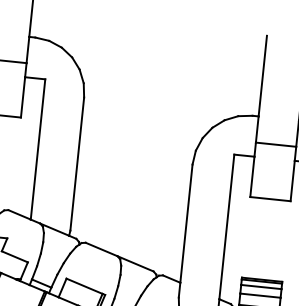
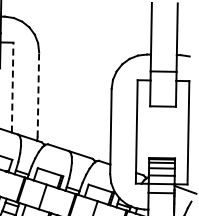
line: (37, 149) -> (12, 87), solid -> dashed
line: (77, 163) -> (38, 94), solid -> dashed

